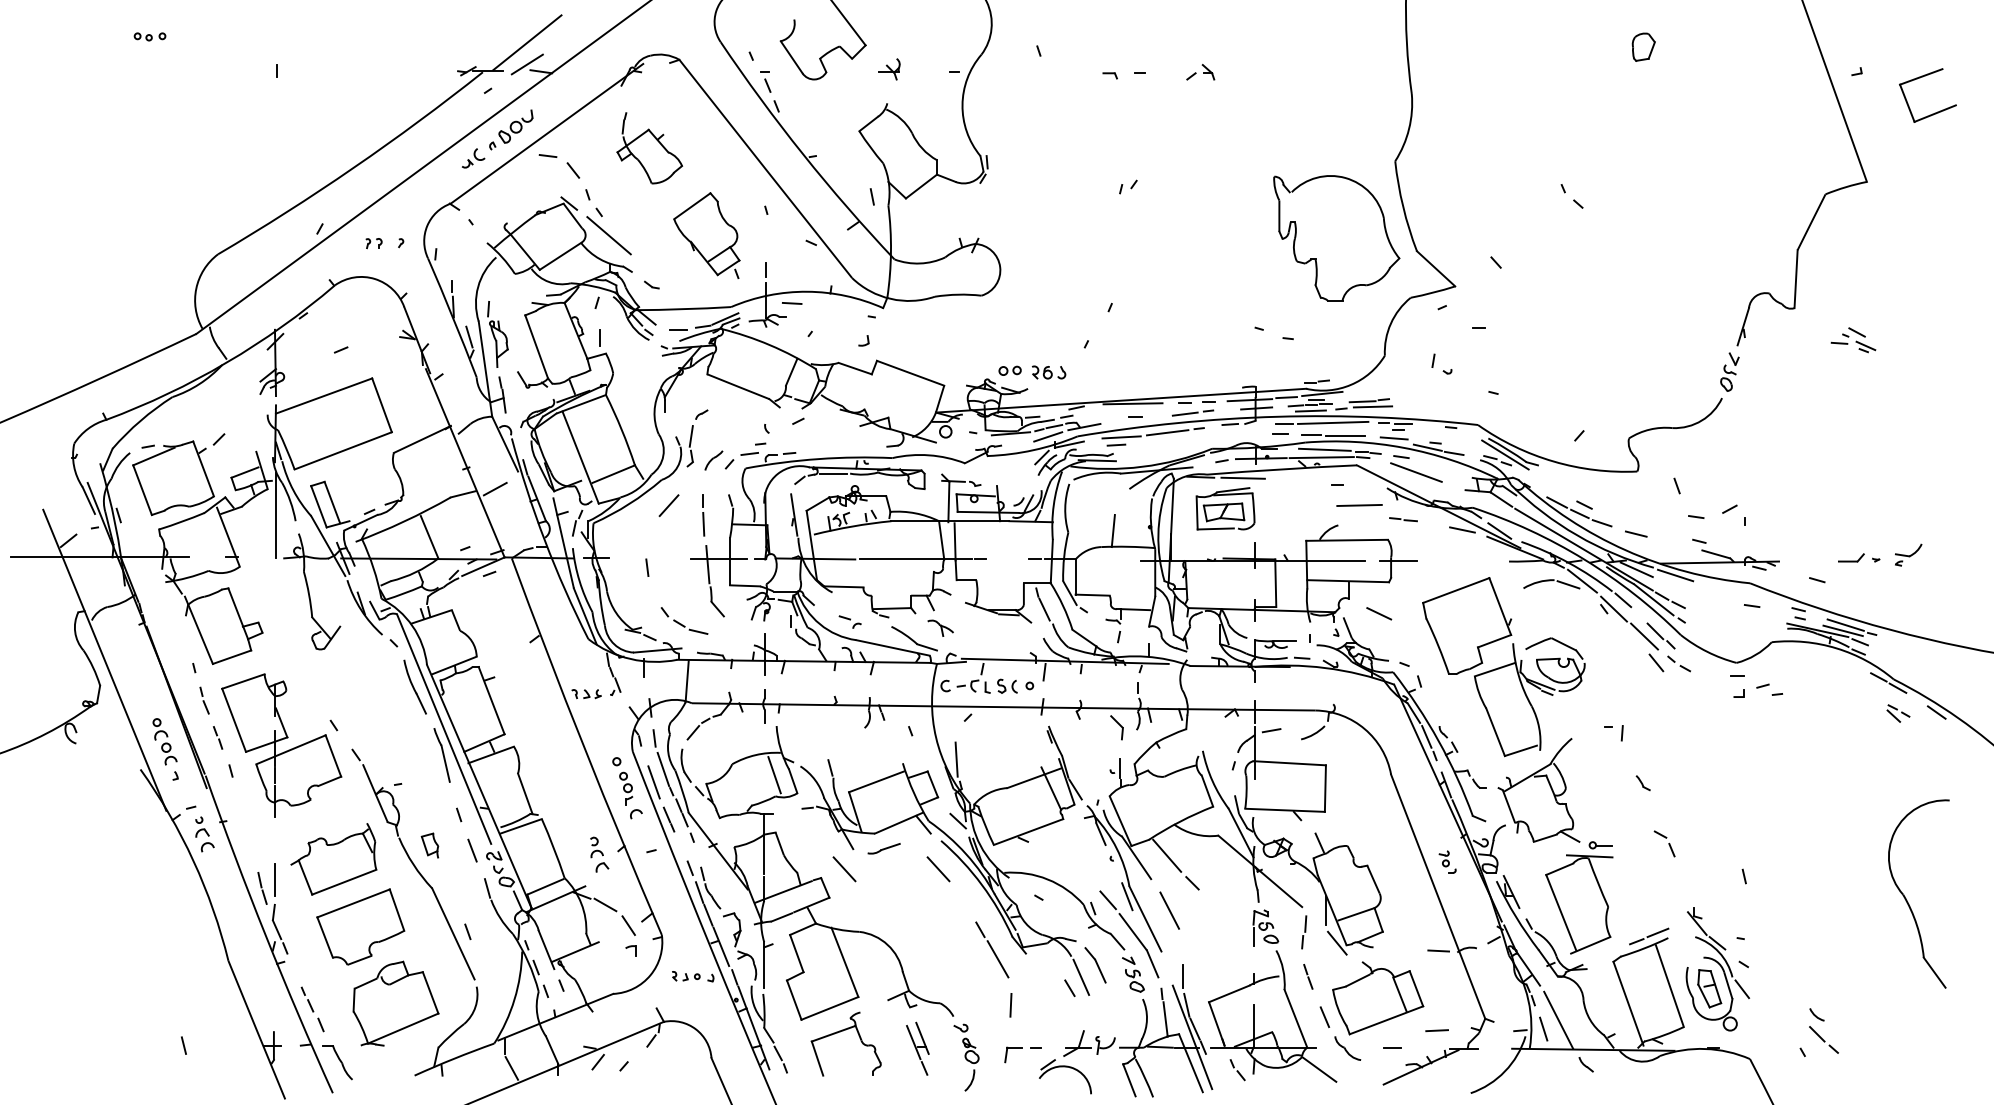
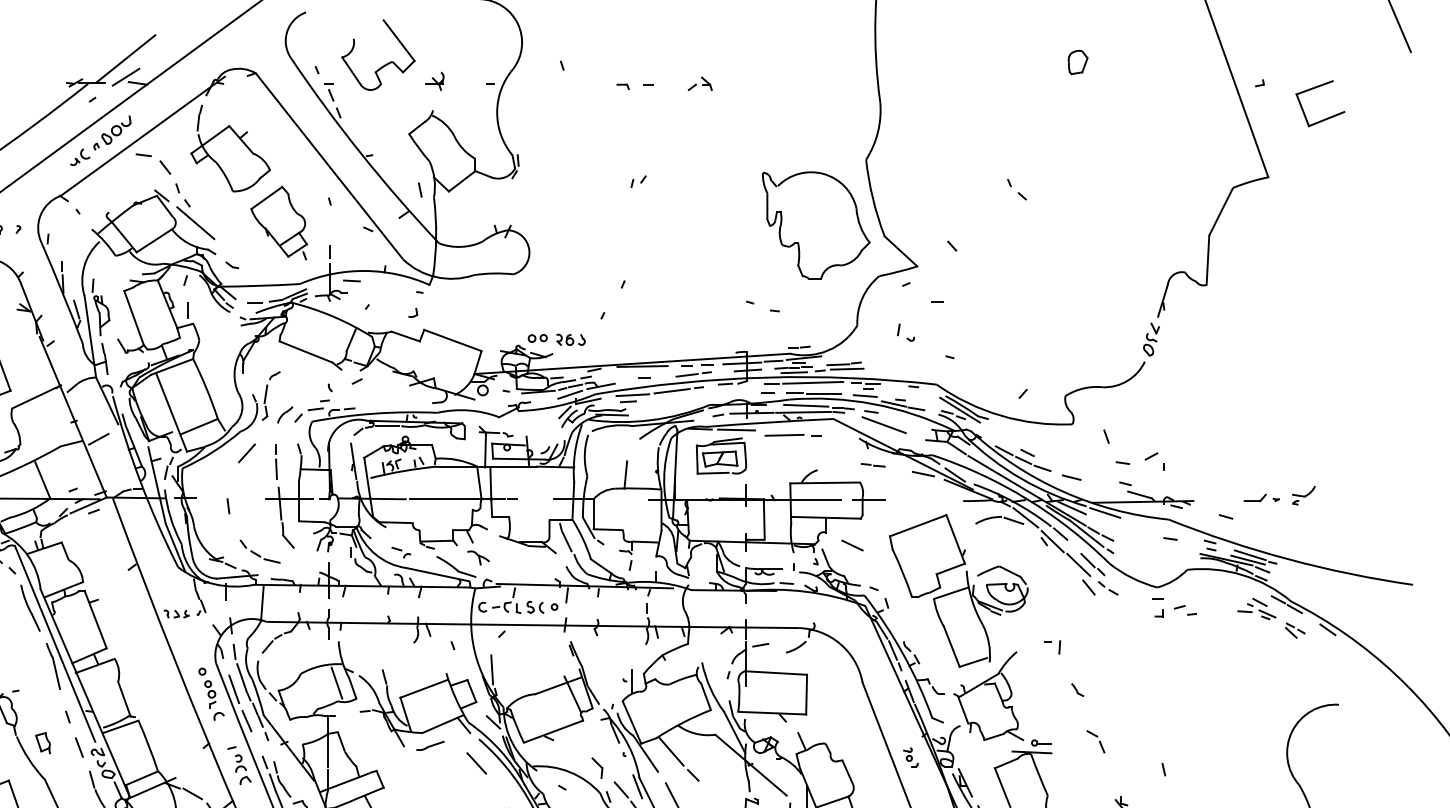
part: (649, 148) -> (230, 148), size x1.43
part: (1853, 340) -> (1256, 609), moved
line: (1359, 505) -> (784, 435), moved
part: (1116, 727) -> (596, 767), moved
part: (599, 854) -> (243, 769), moved
line: (844, 869) -> (396, 763), removed

